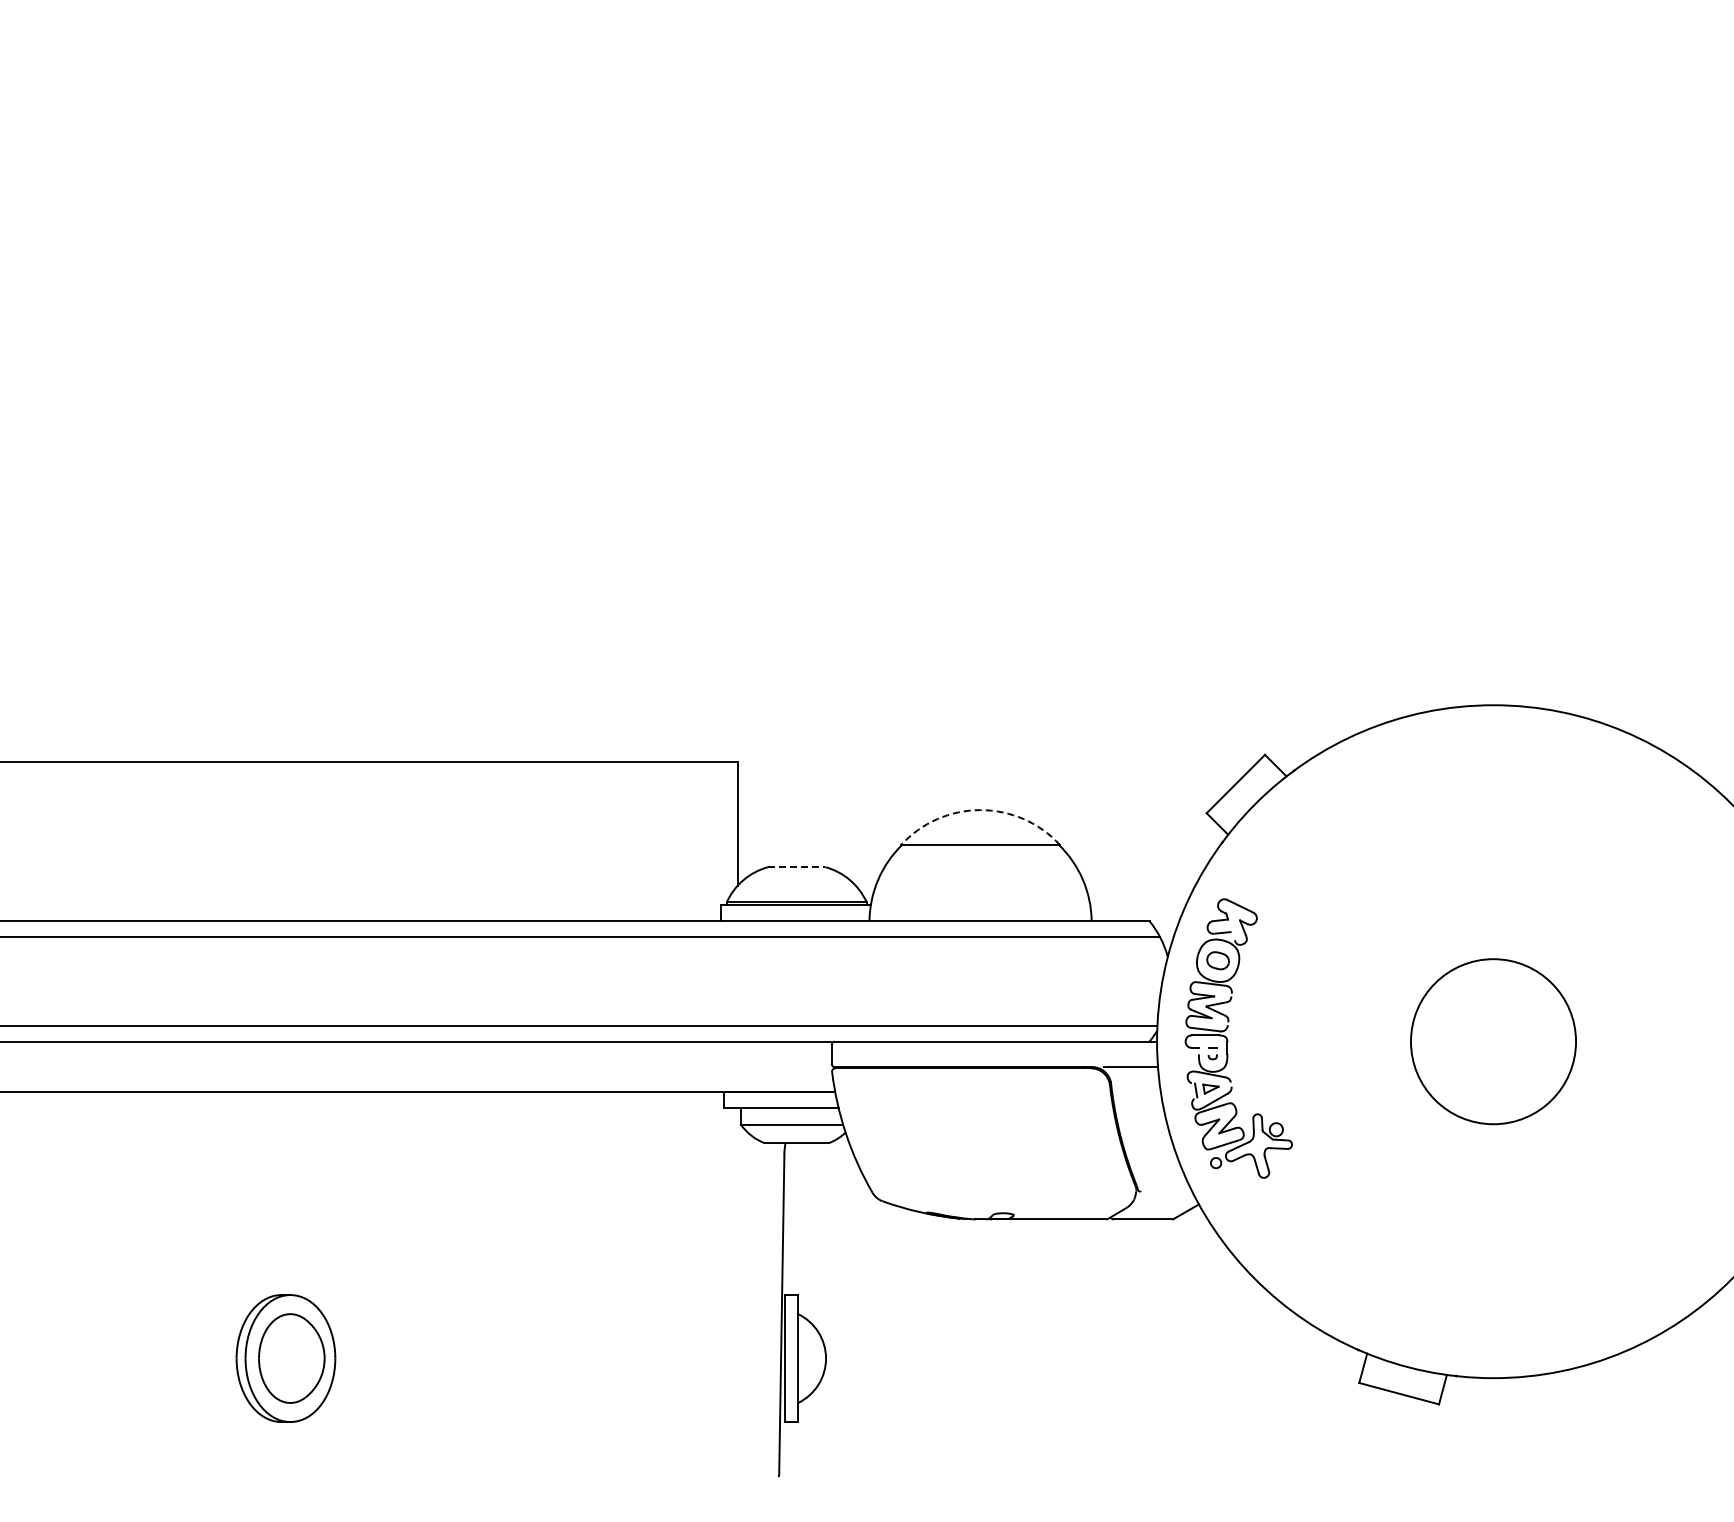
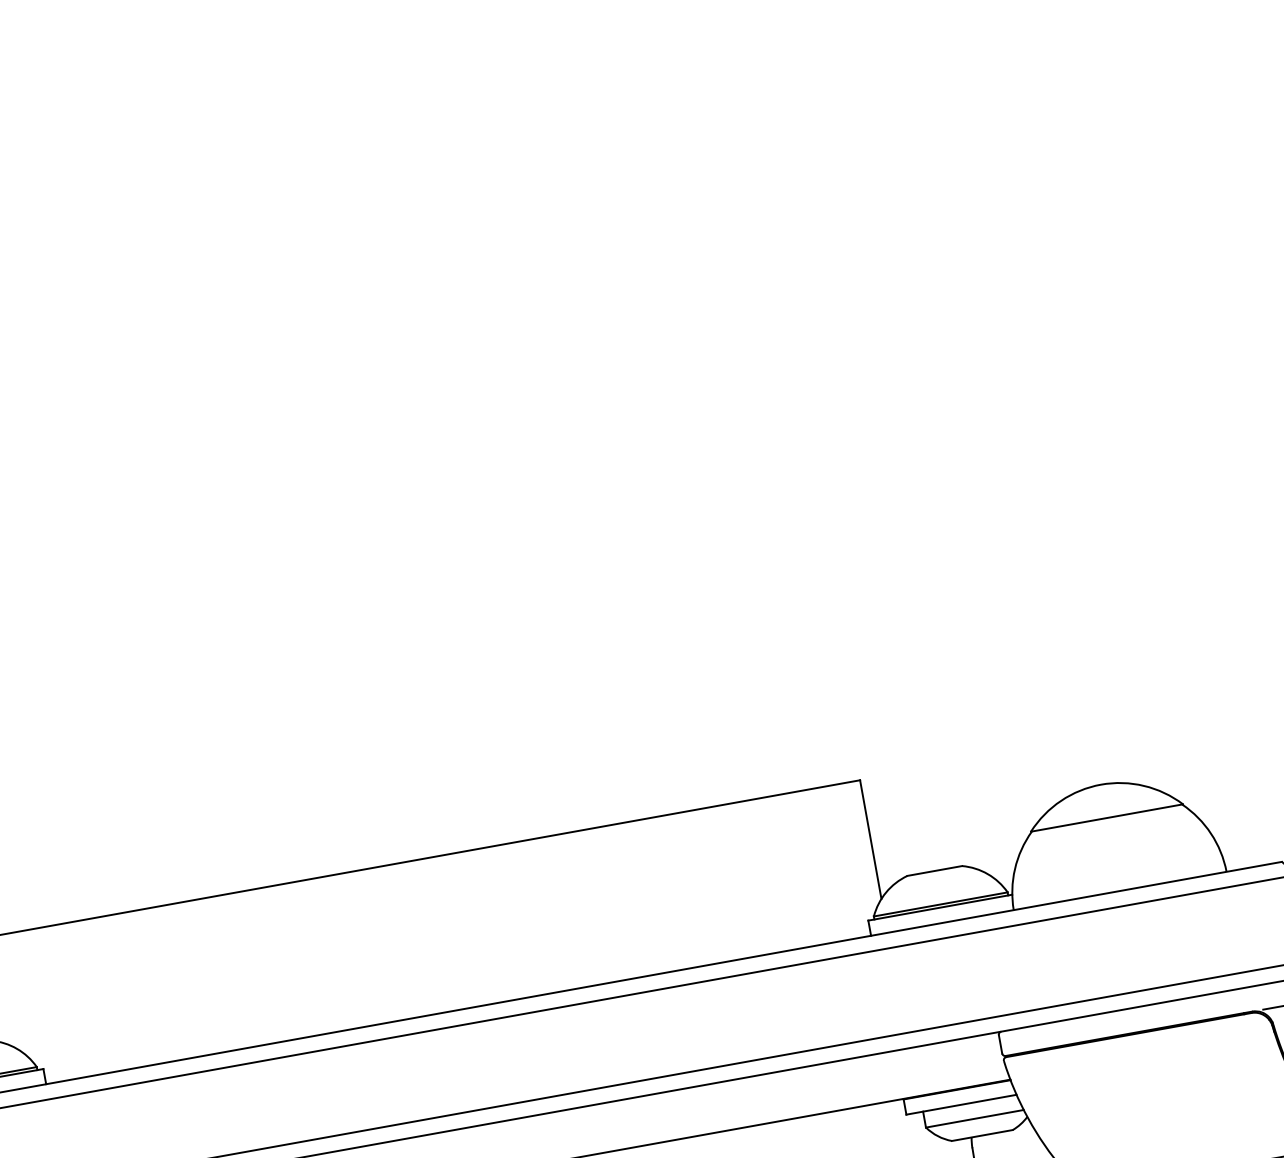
arc: (980, 810) -> (1101, 785), dashed -> solid
line: (796, 867) -> (934, 871), dashed -> solid

